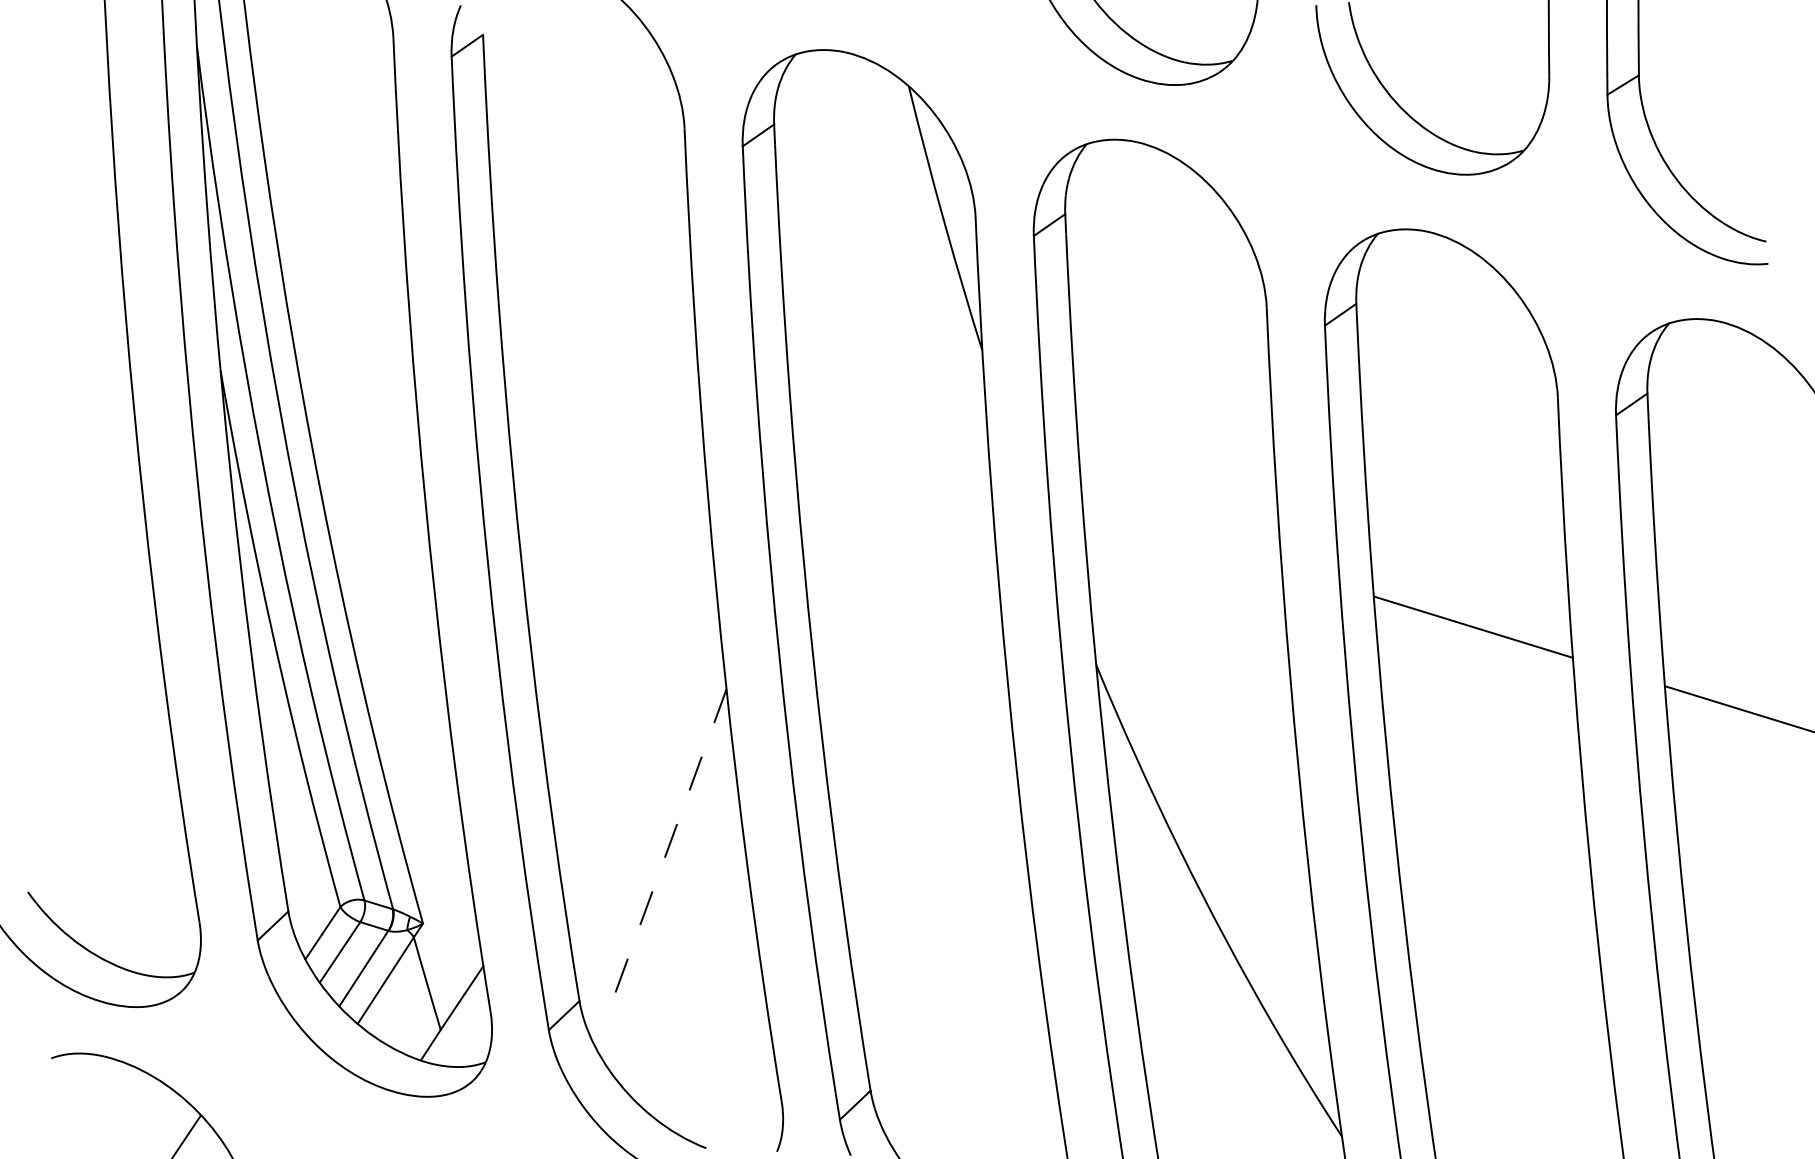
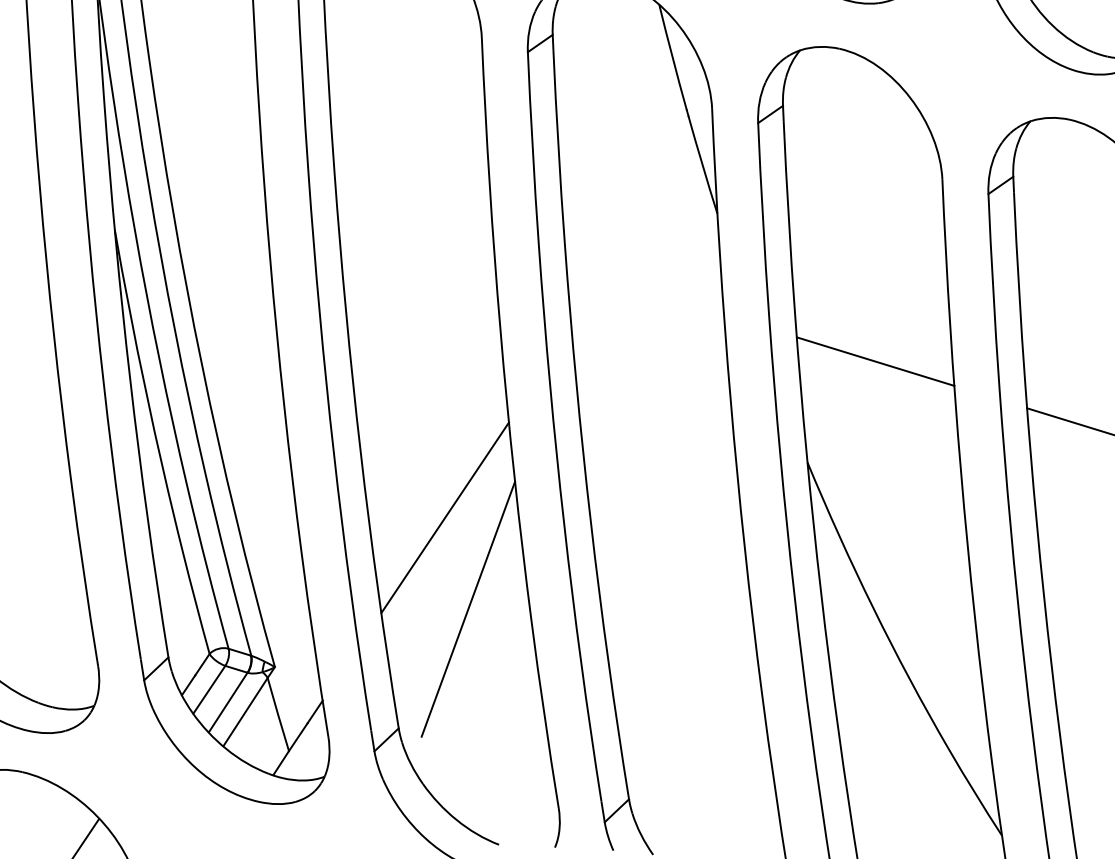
line: (1181, 537) -> (874, 361), added
line: (637, 734) -> (444, 517), added
line: (667, 850) -> (468, 609), dashed -> solid

